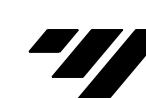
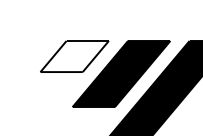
fill: (53, 40) -> (74, 56), removed

